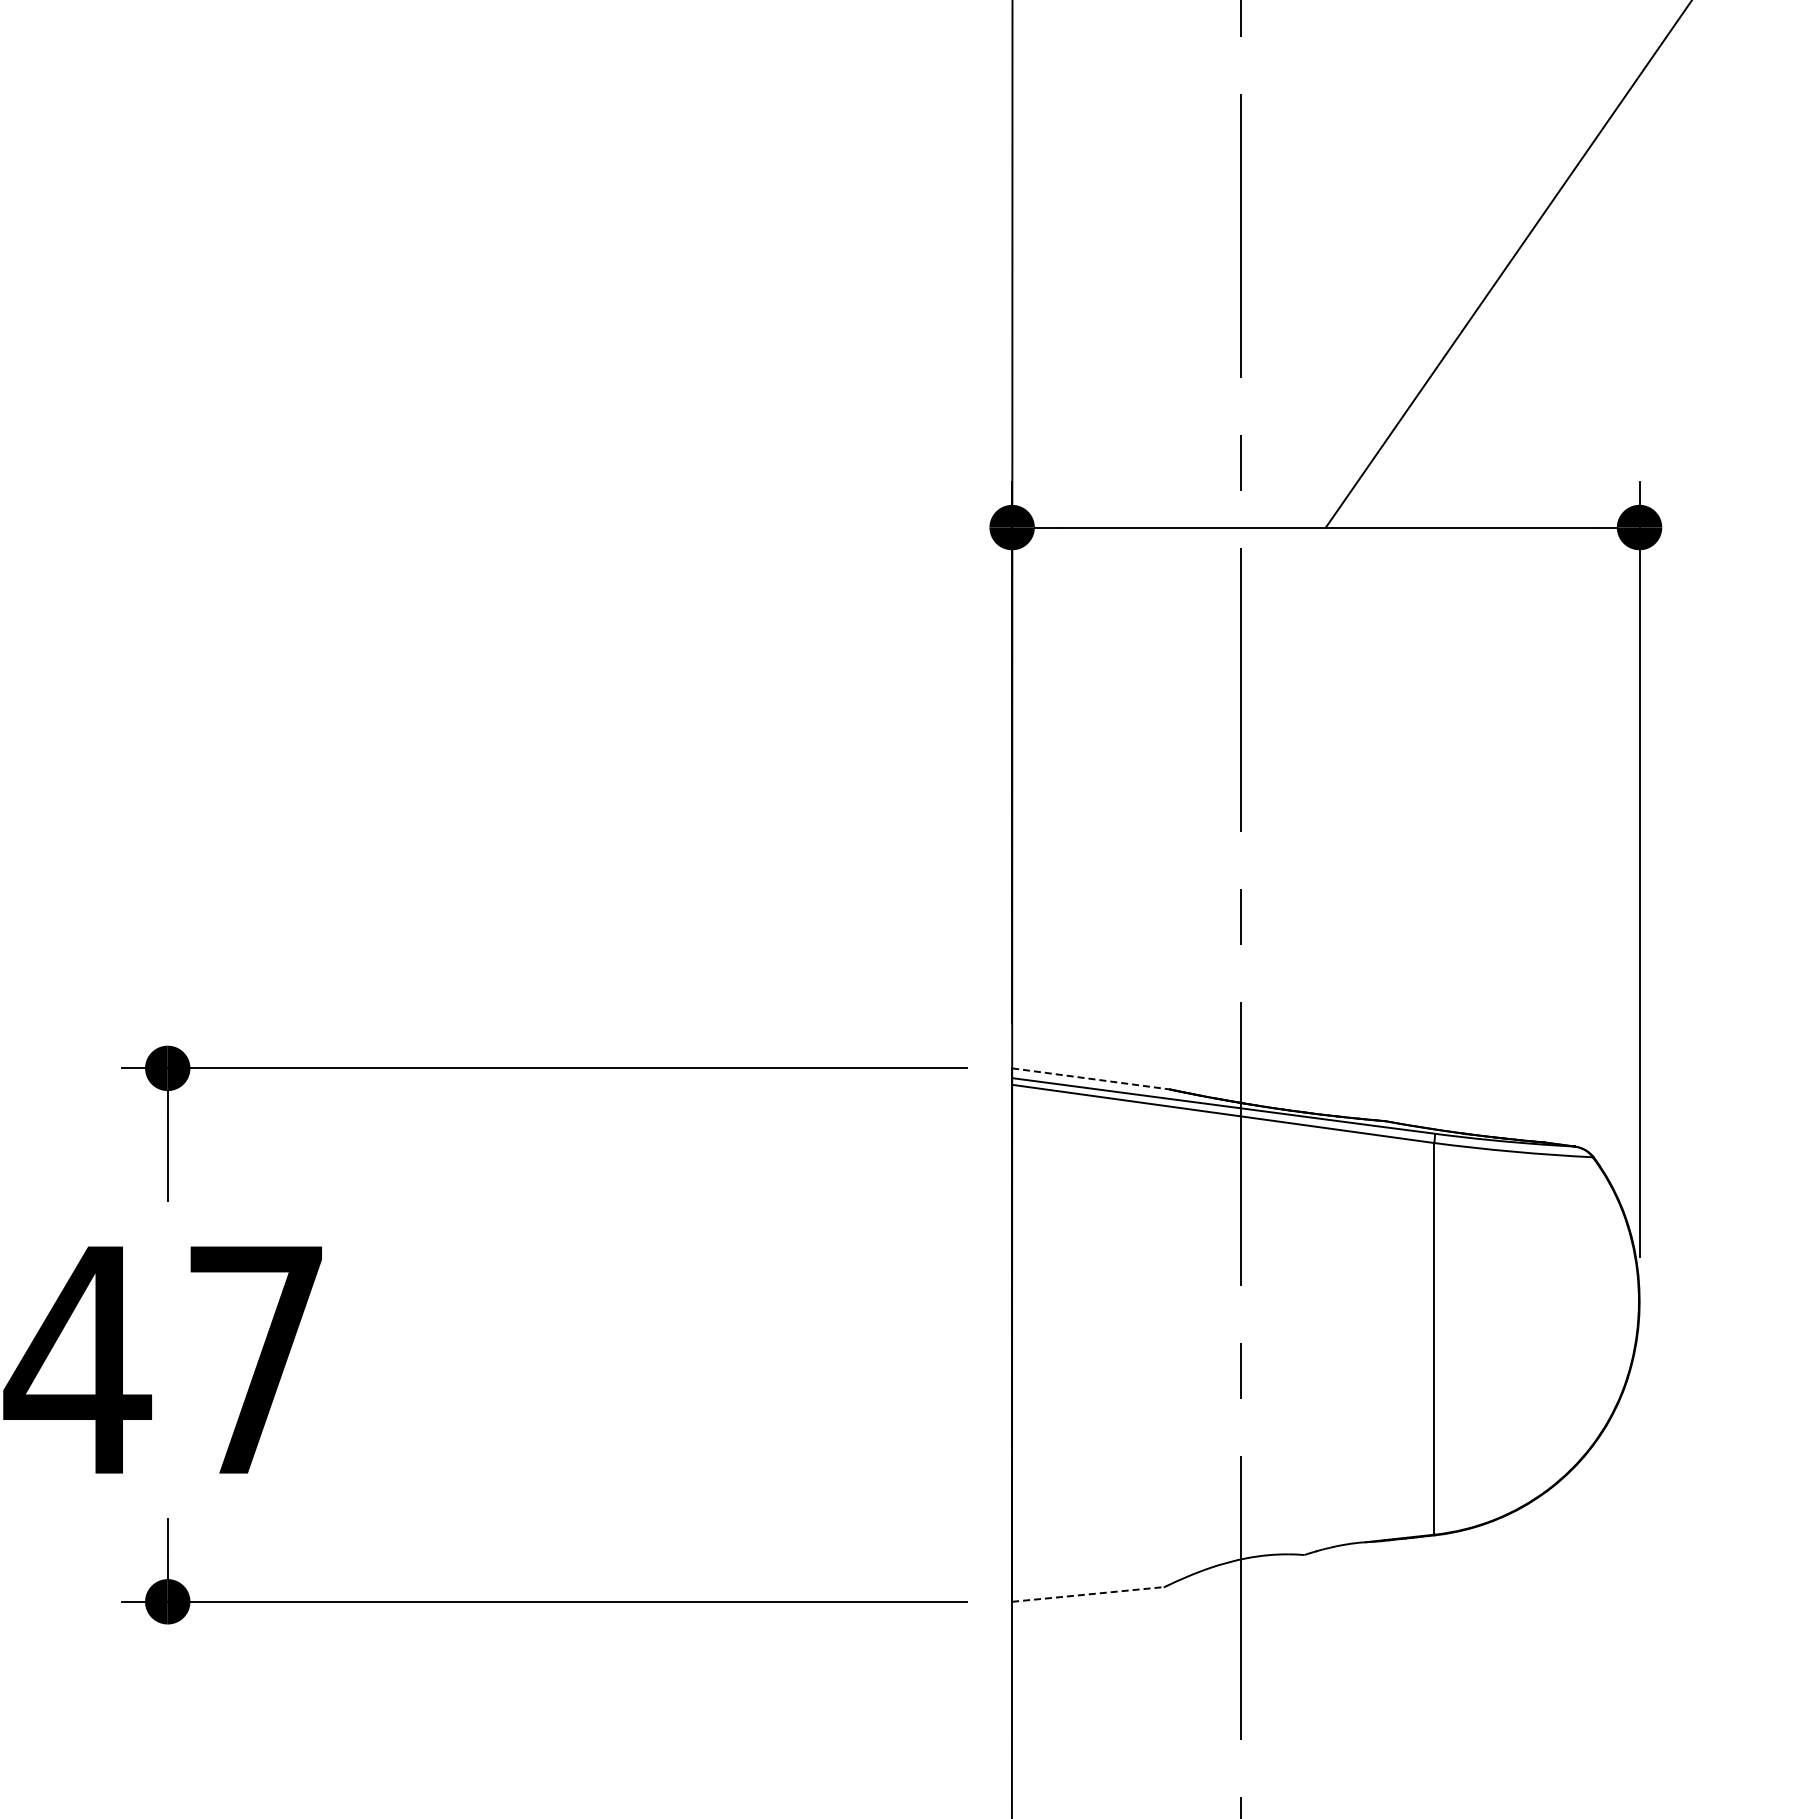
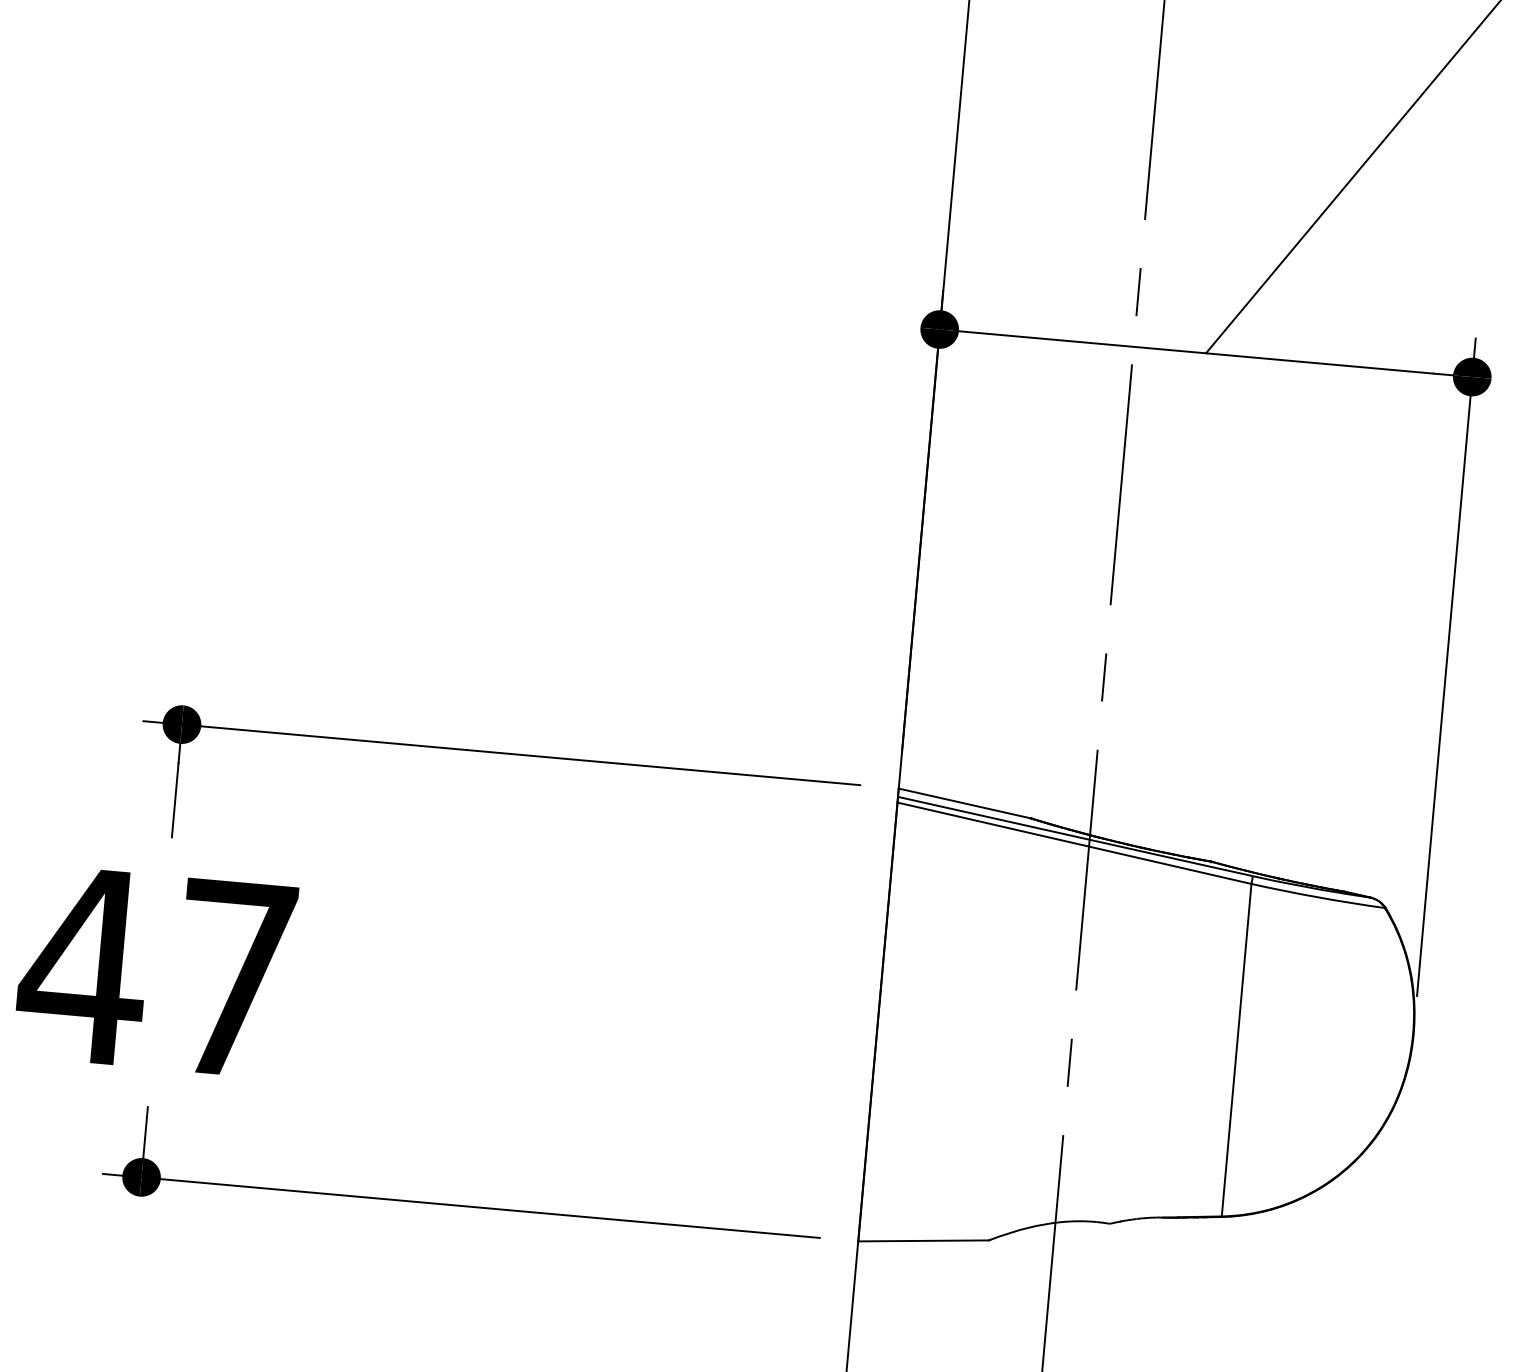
line: (1091, 1078) -> (965, 803), dashed -> solid
line: (1088, 1594) -> (923, 1240), dashed -> solid

